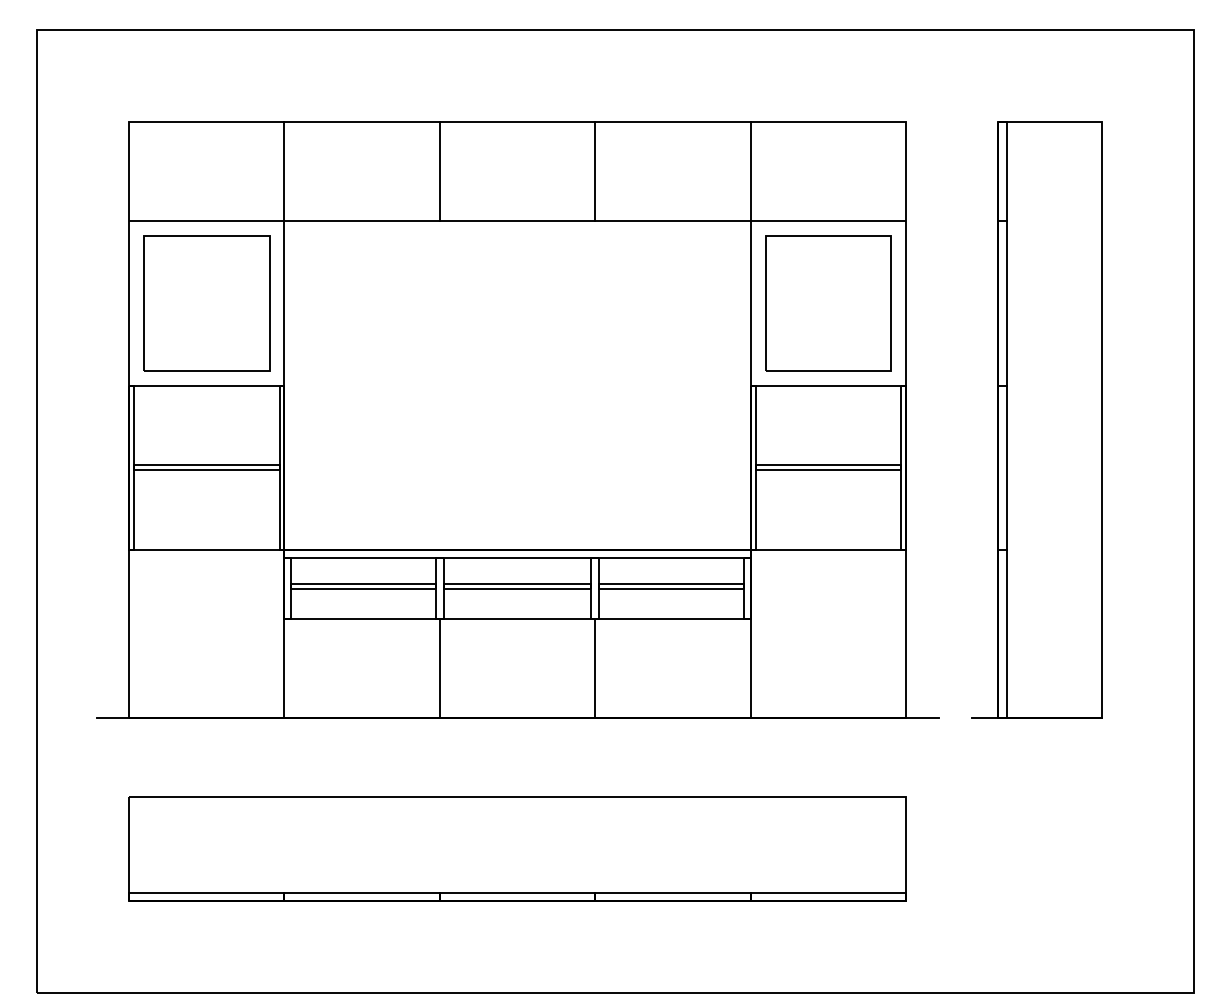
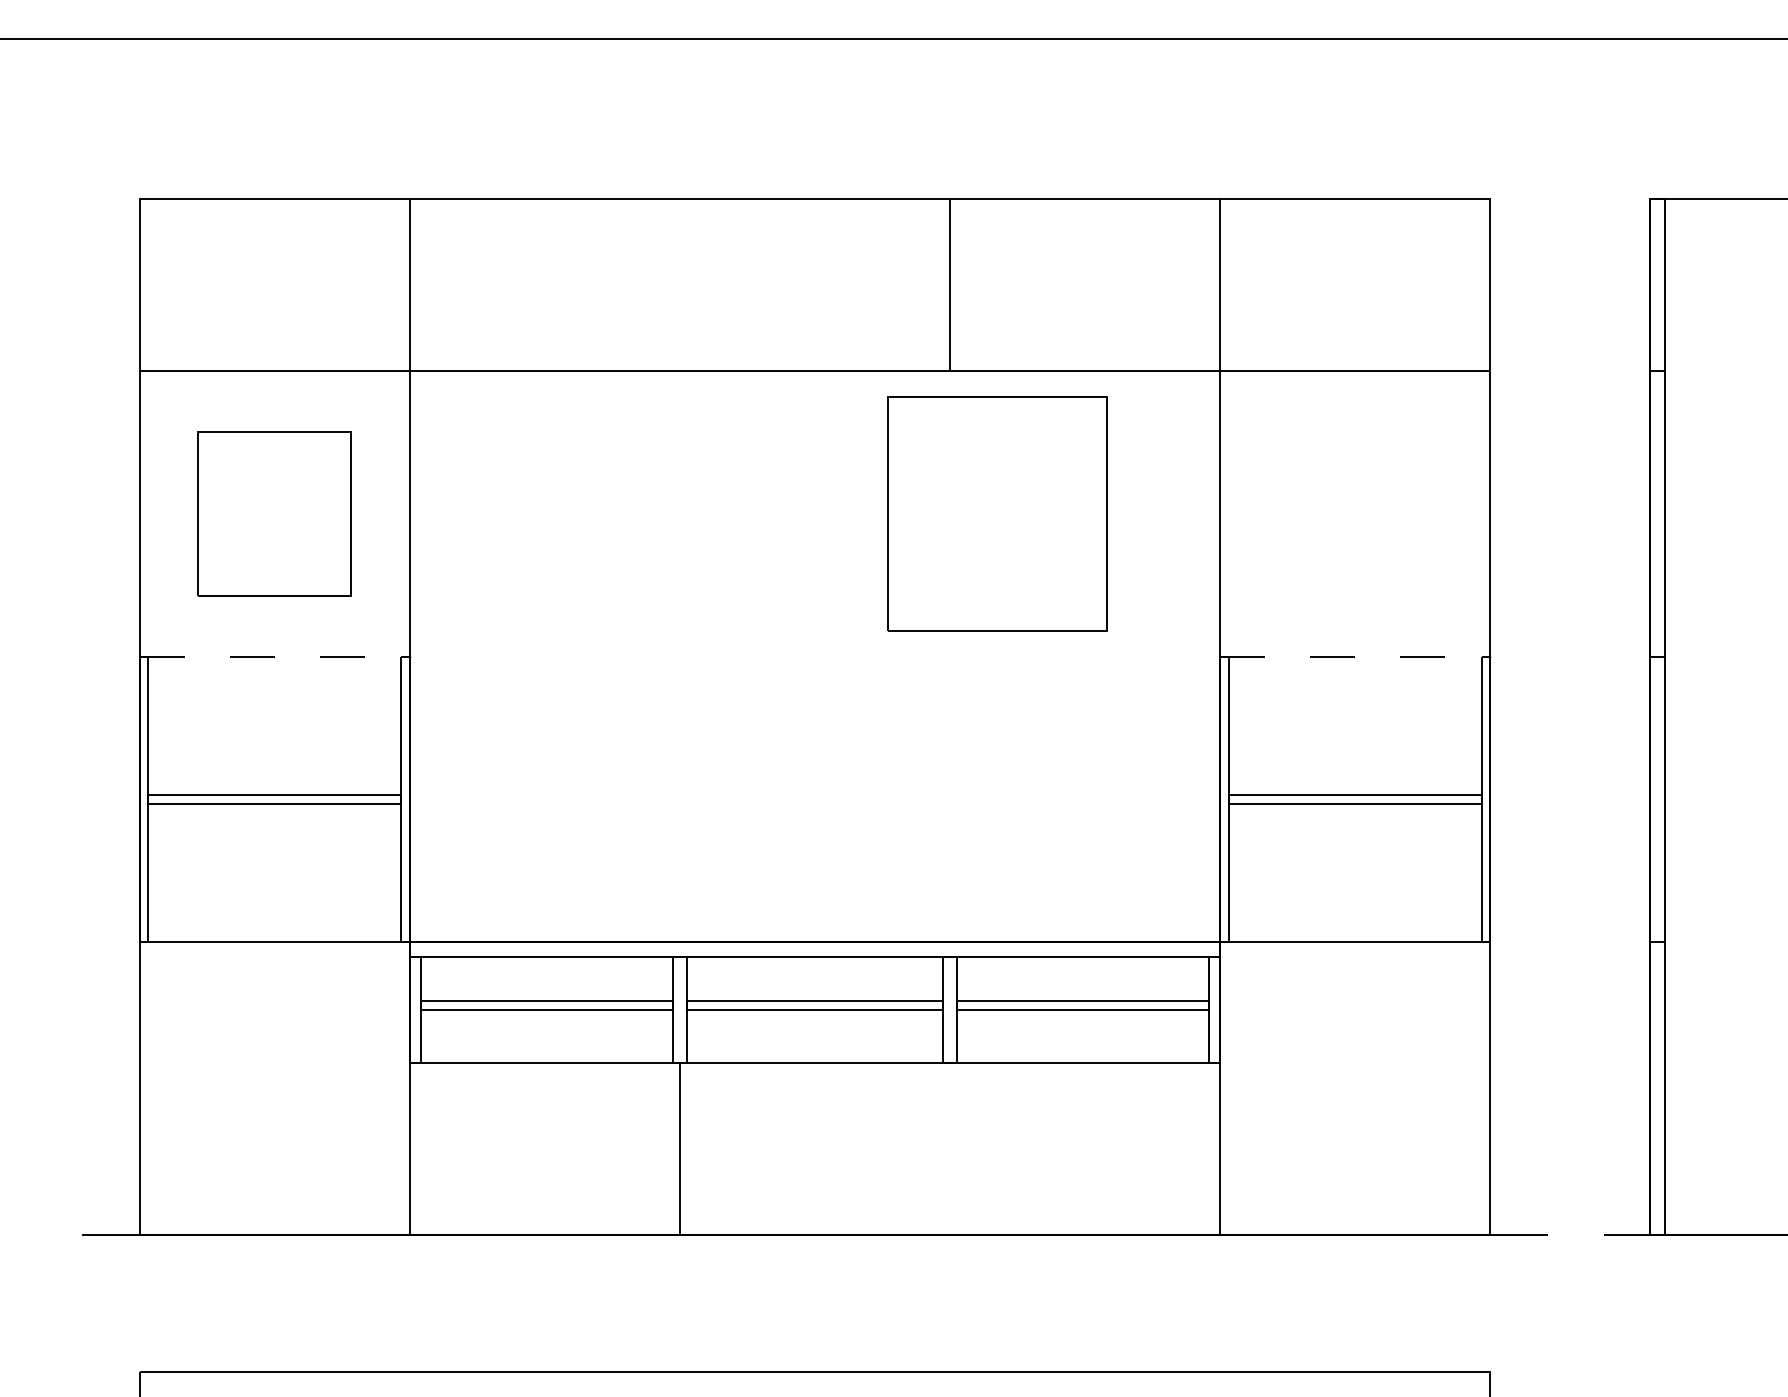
line: (439, 171) -> (679, 284), removed
part: (206, 303) -> (274, 513), size x0.7
part: (828, 303) -> (997, 513), moved
line: (206, 385) -> (274, 656), solid -> dashed
line: (828, 385) -> (1355, 656), solid -> dashed
line: (595, 668) -> (950, 1148), removed

